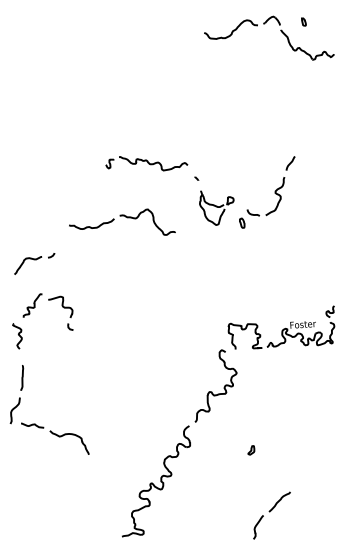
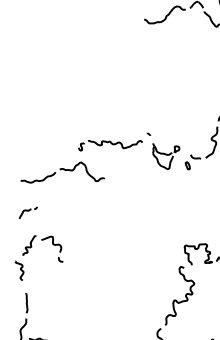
part: (146, 163) -> (110, 144), moved
part: (122, 221) -> (62, 173), moved
part: (34, 263) -> (27, 212), size x0.6

